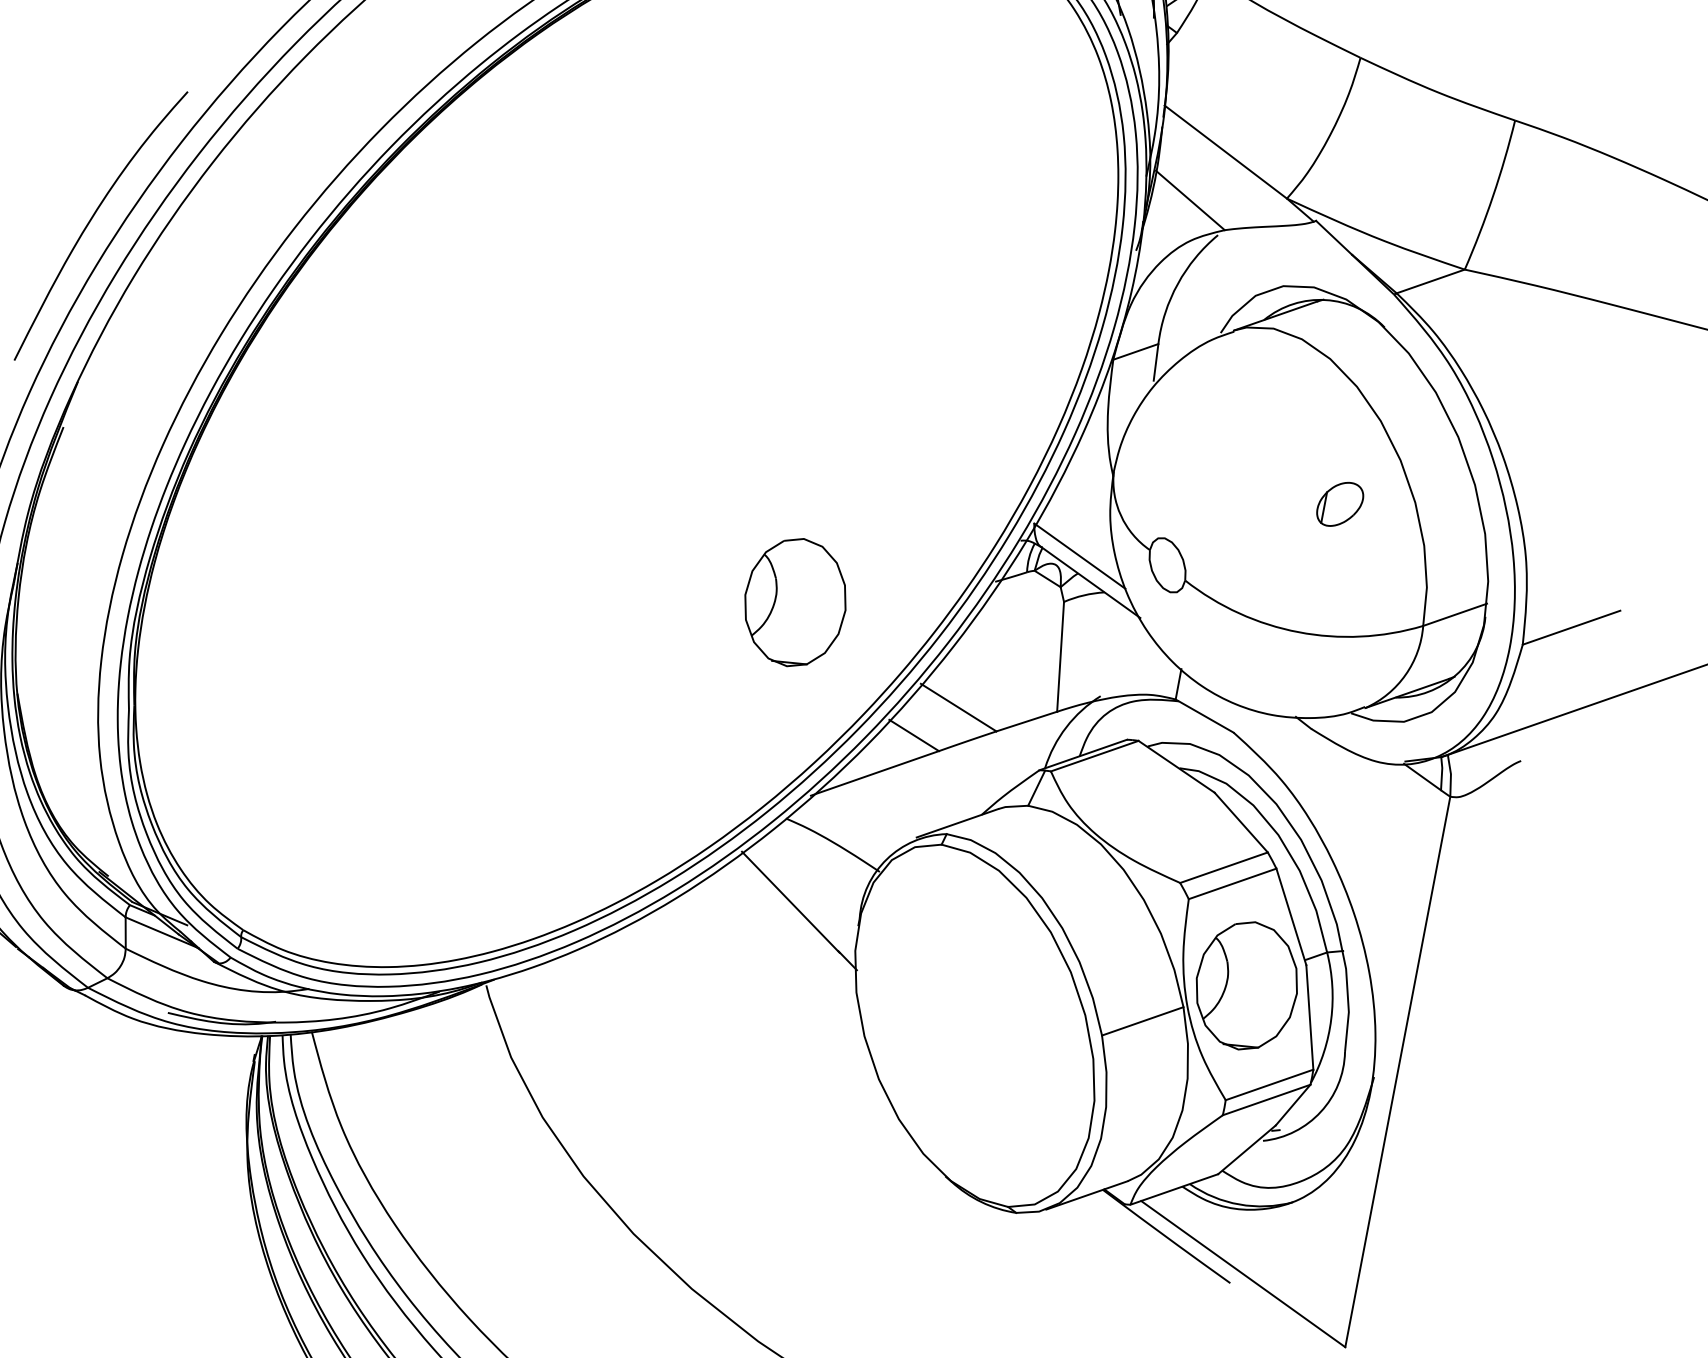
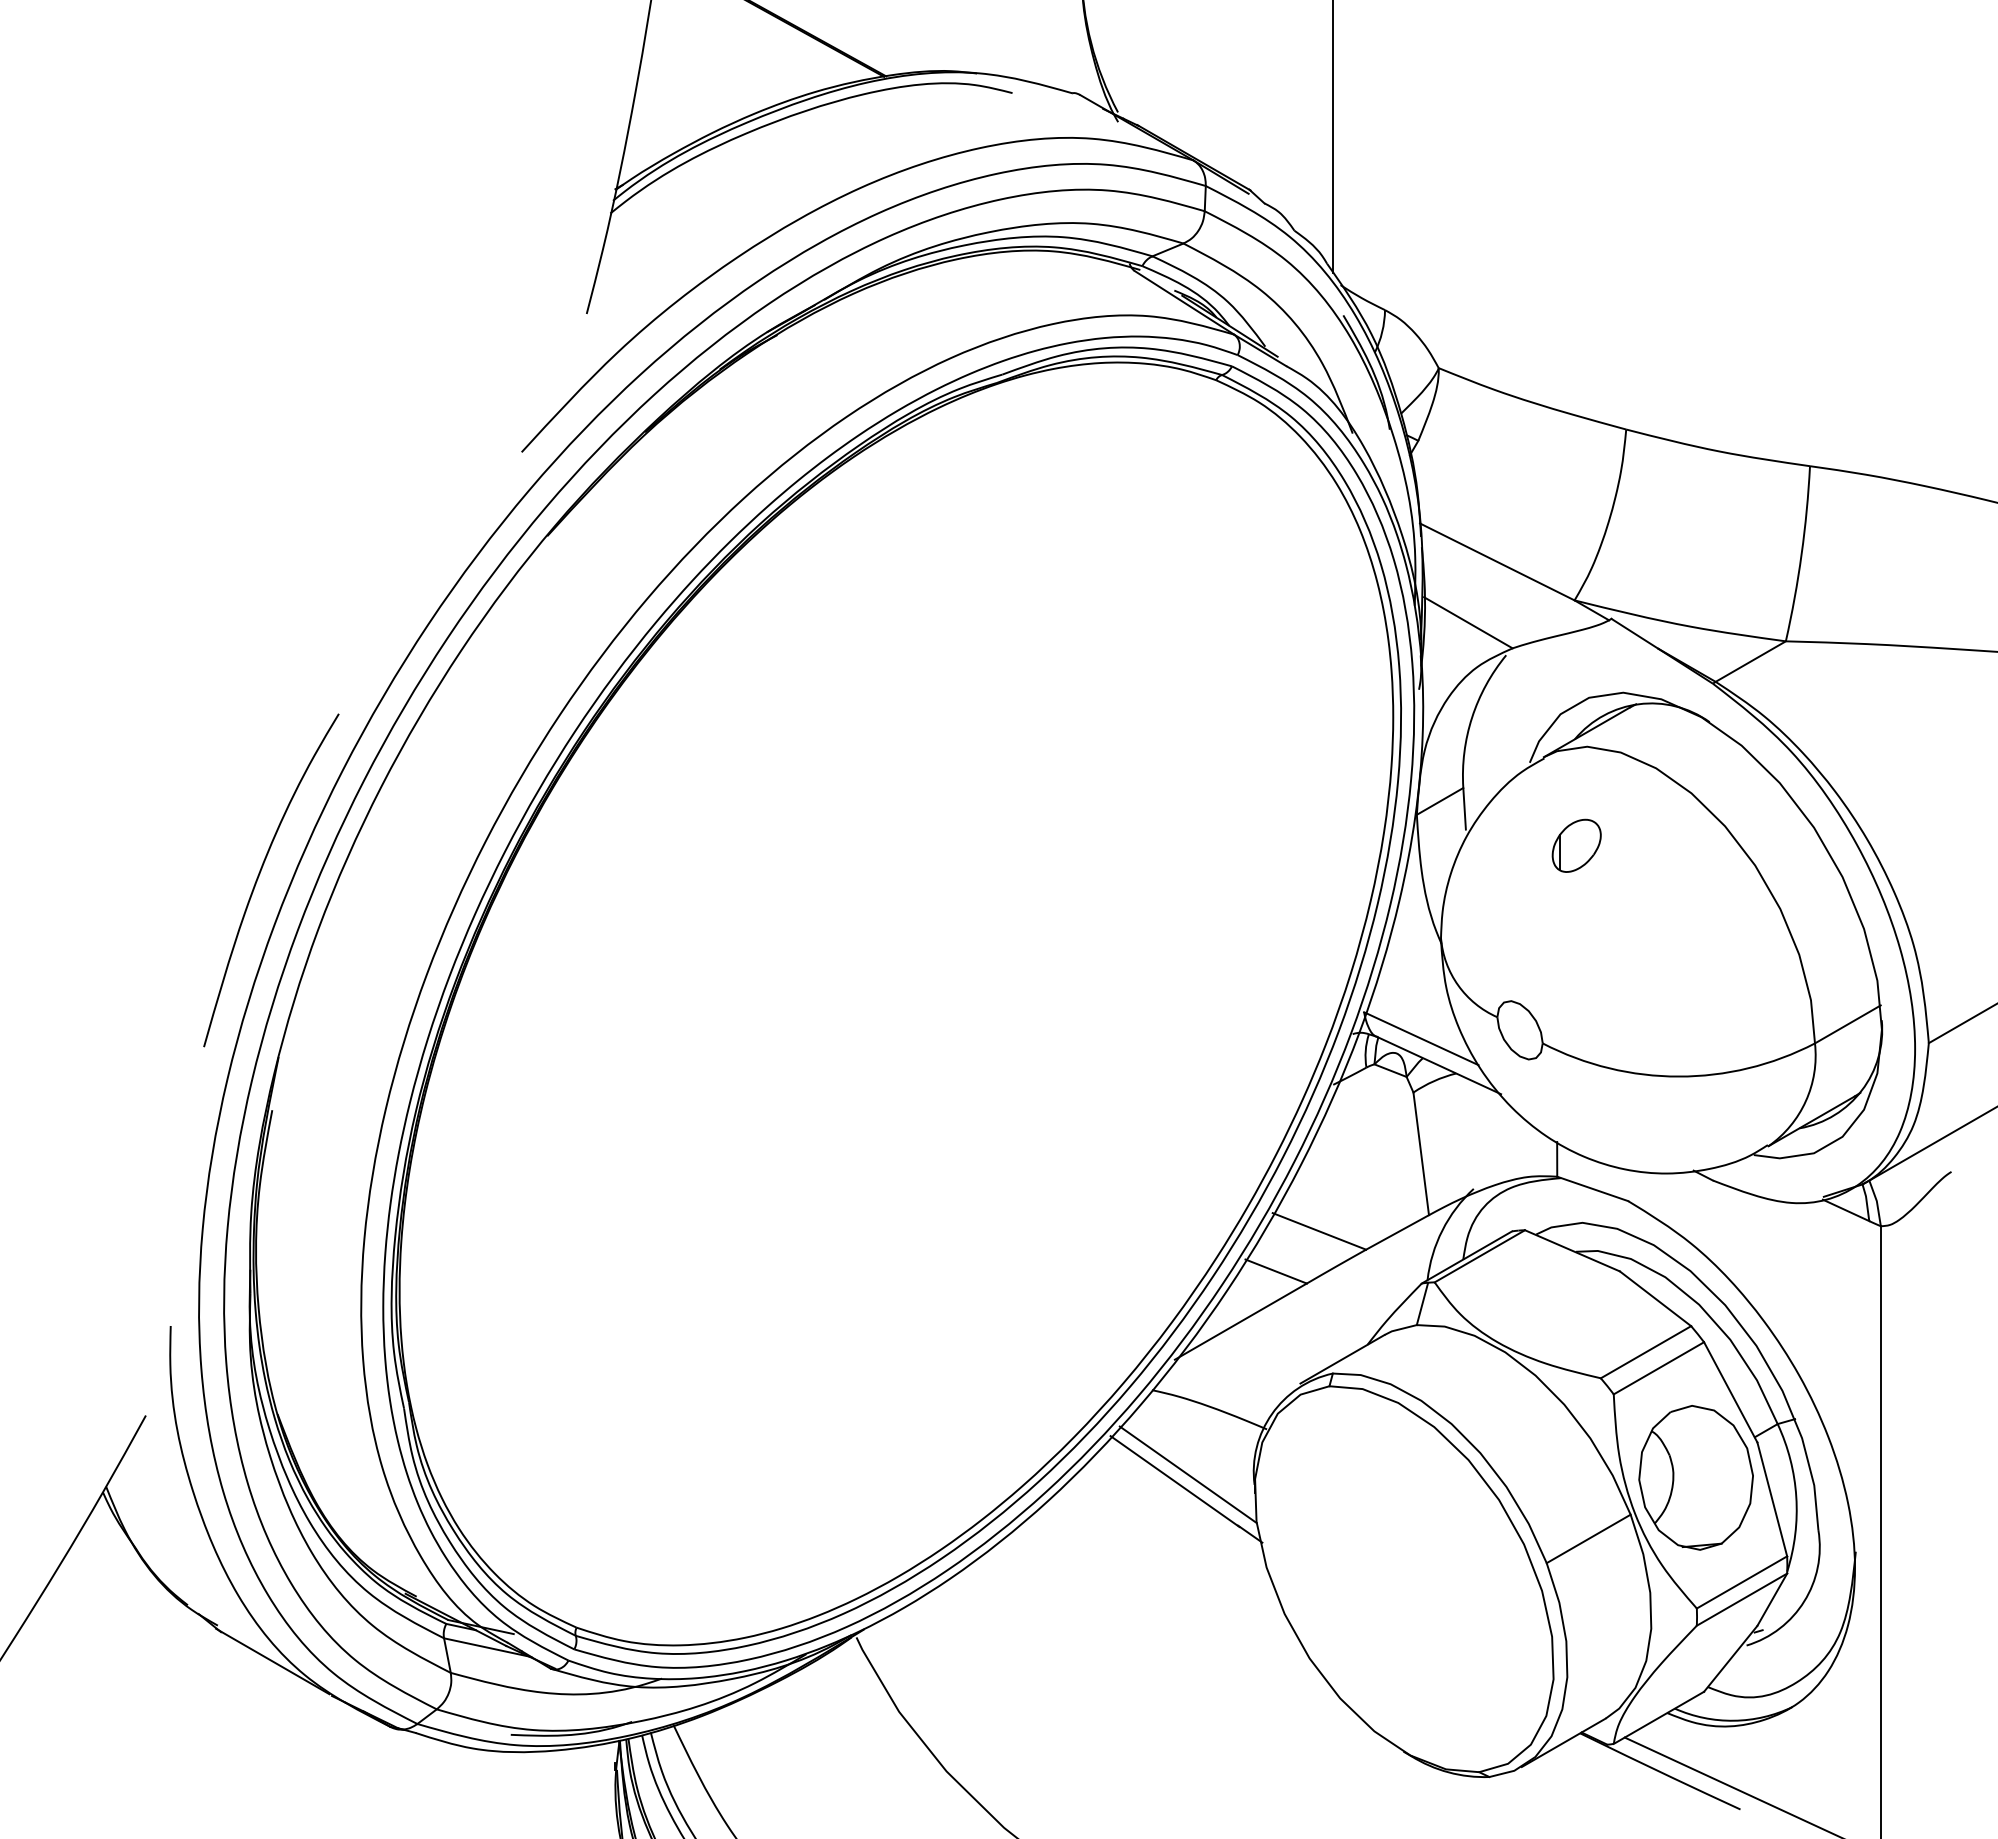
part: (1340, 504) -> (1576, 845), moved
part: (794, 602) -> (1116, 1149), removed
line: (802, 898) -> (1187, 1474), added

